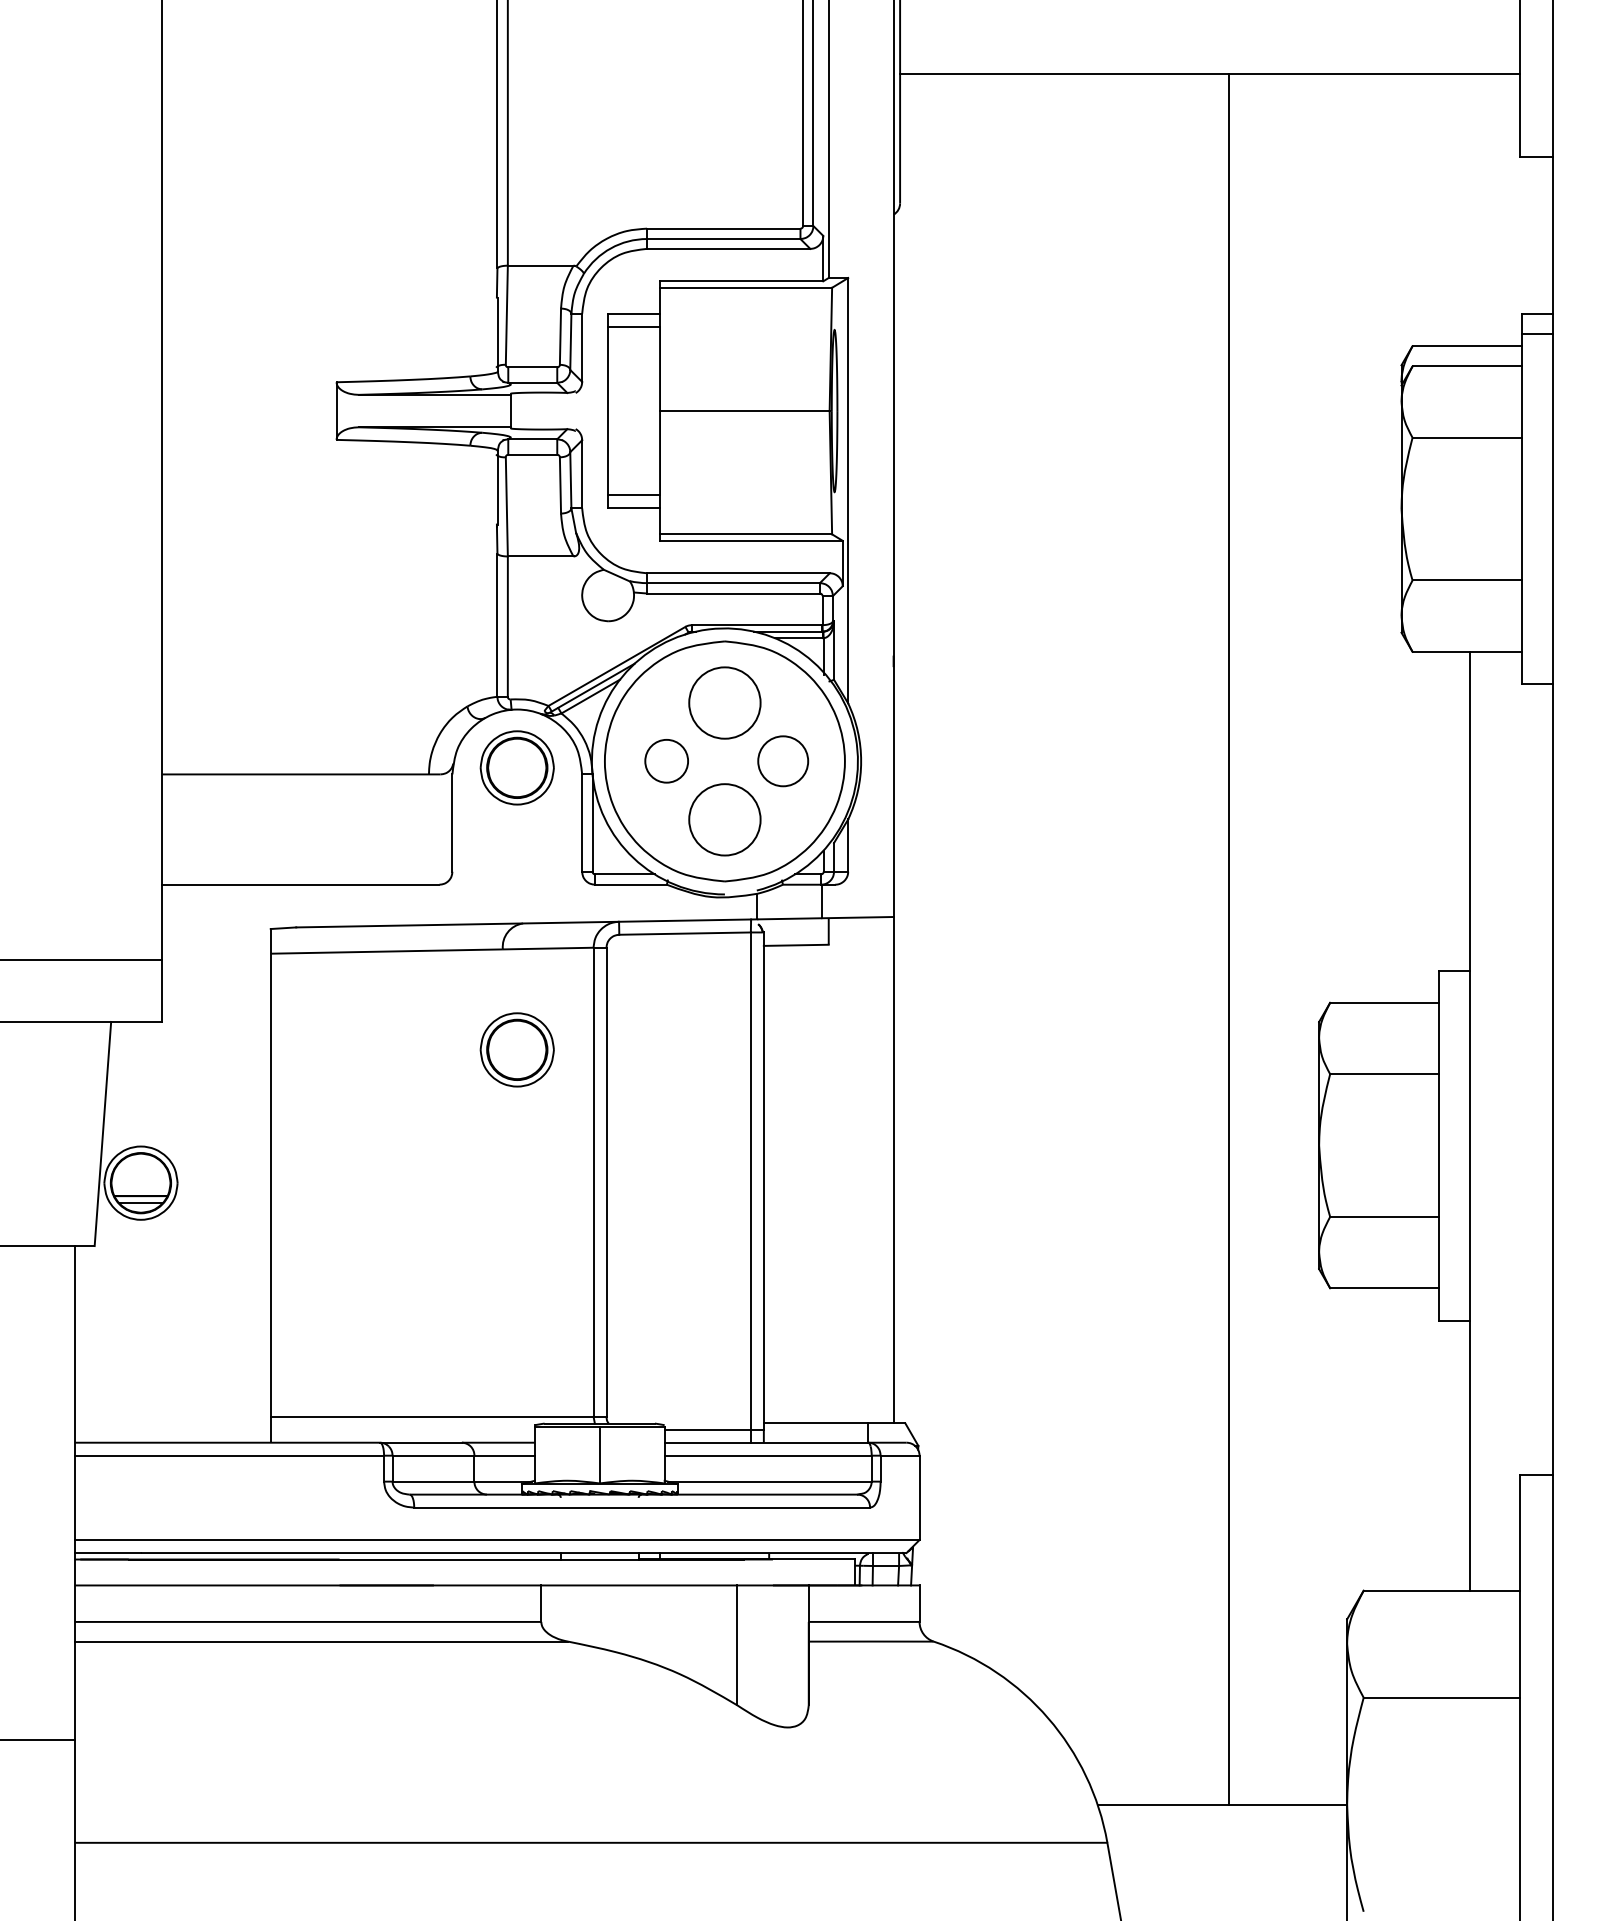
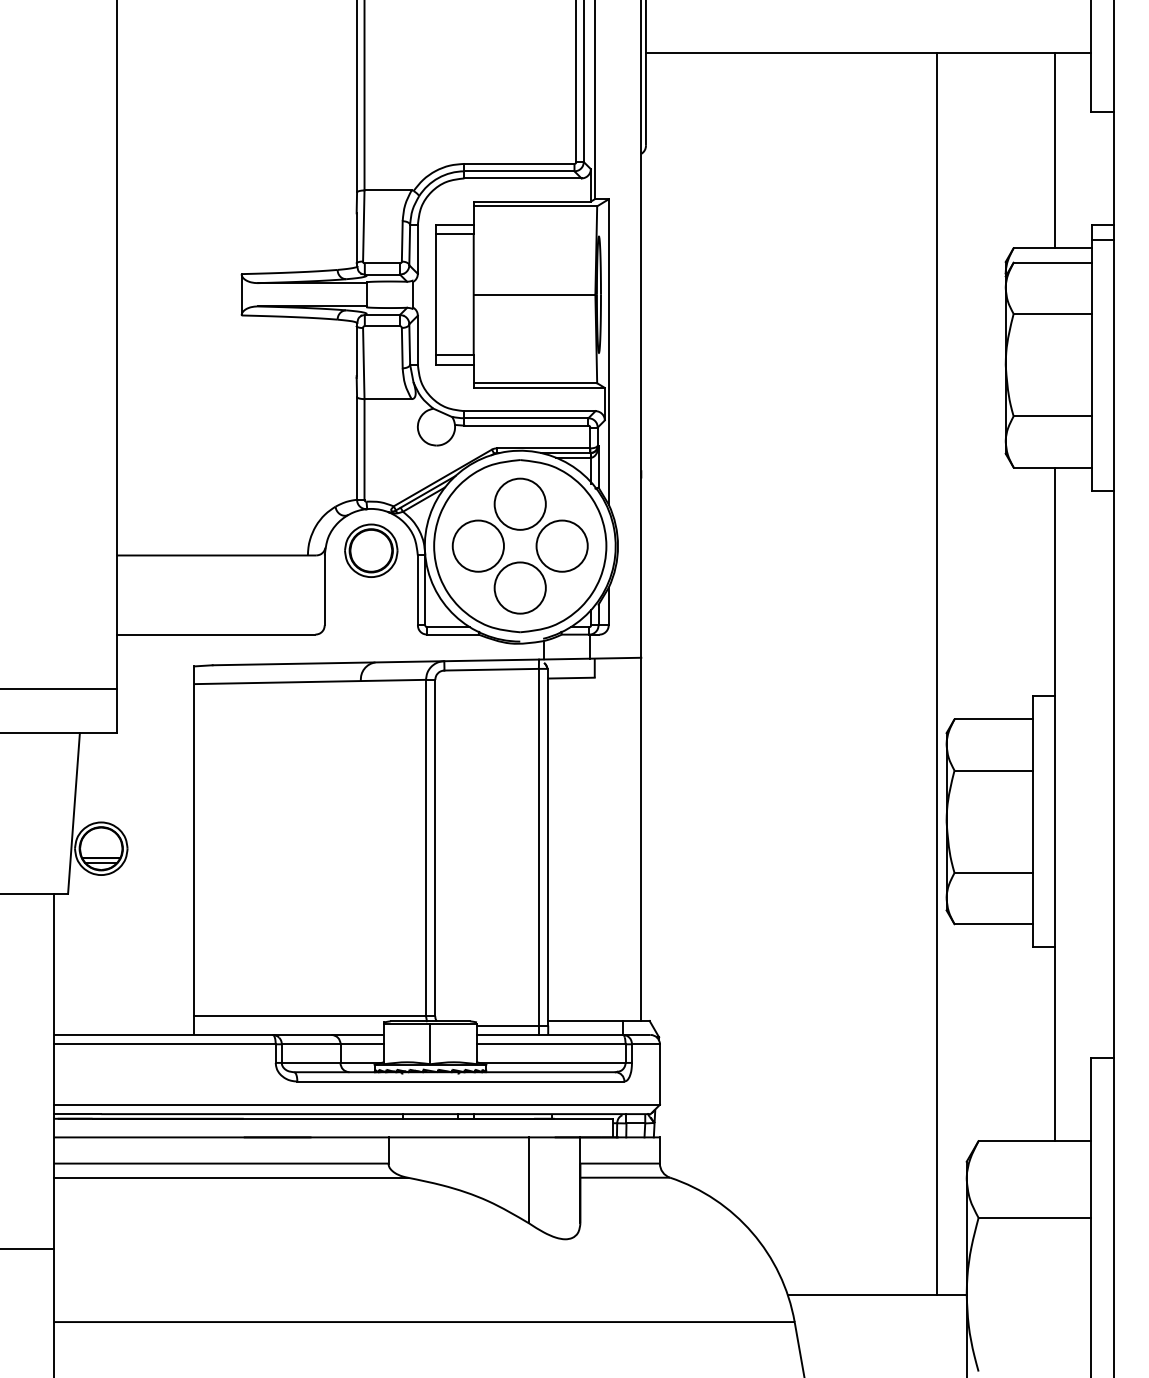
line: (1470, 210) -> (1055, 150), added
line: (575, 411) -> (413, 295), added
circle: (666, 760) -> (478, 545), size x1.67
circle: (782, 760) -> (561, 545), size x1.43
line: (1228, 939) -> (936, 673), moved
part: (516, 1049) -> (370, 752), removed

